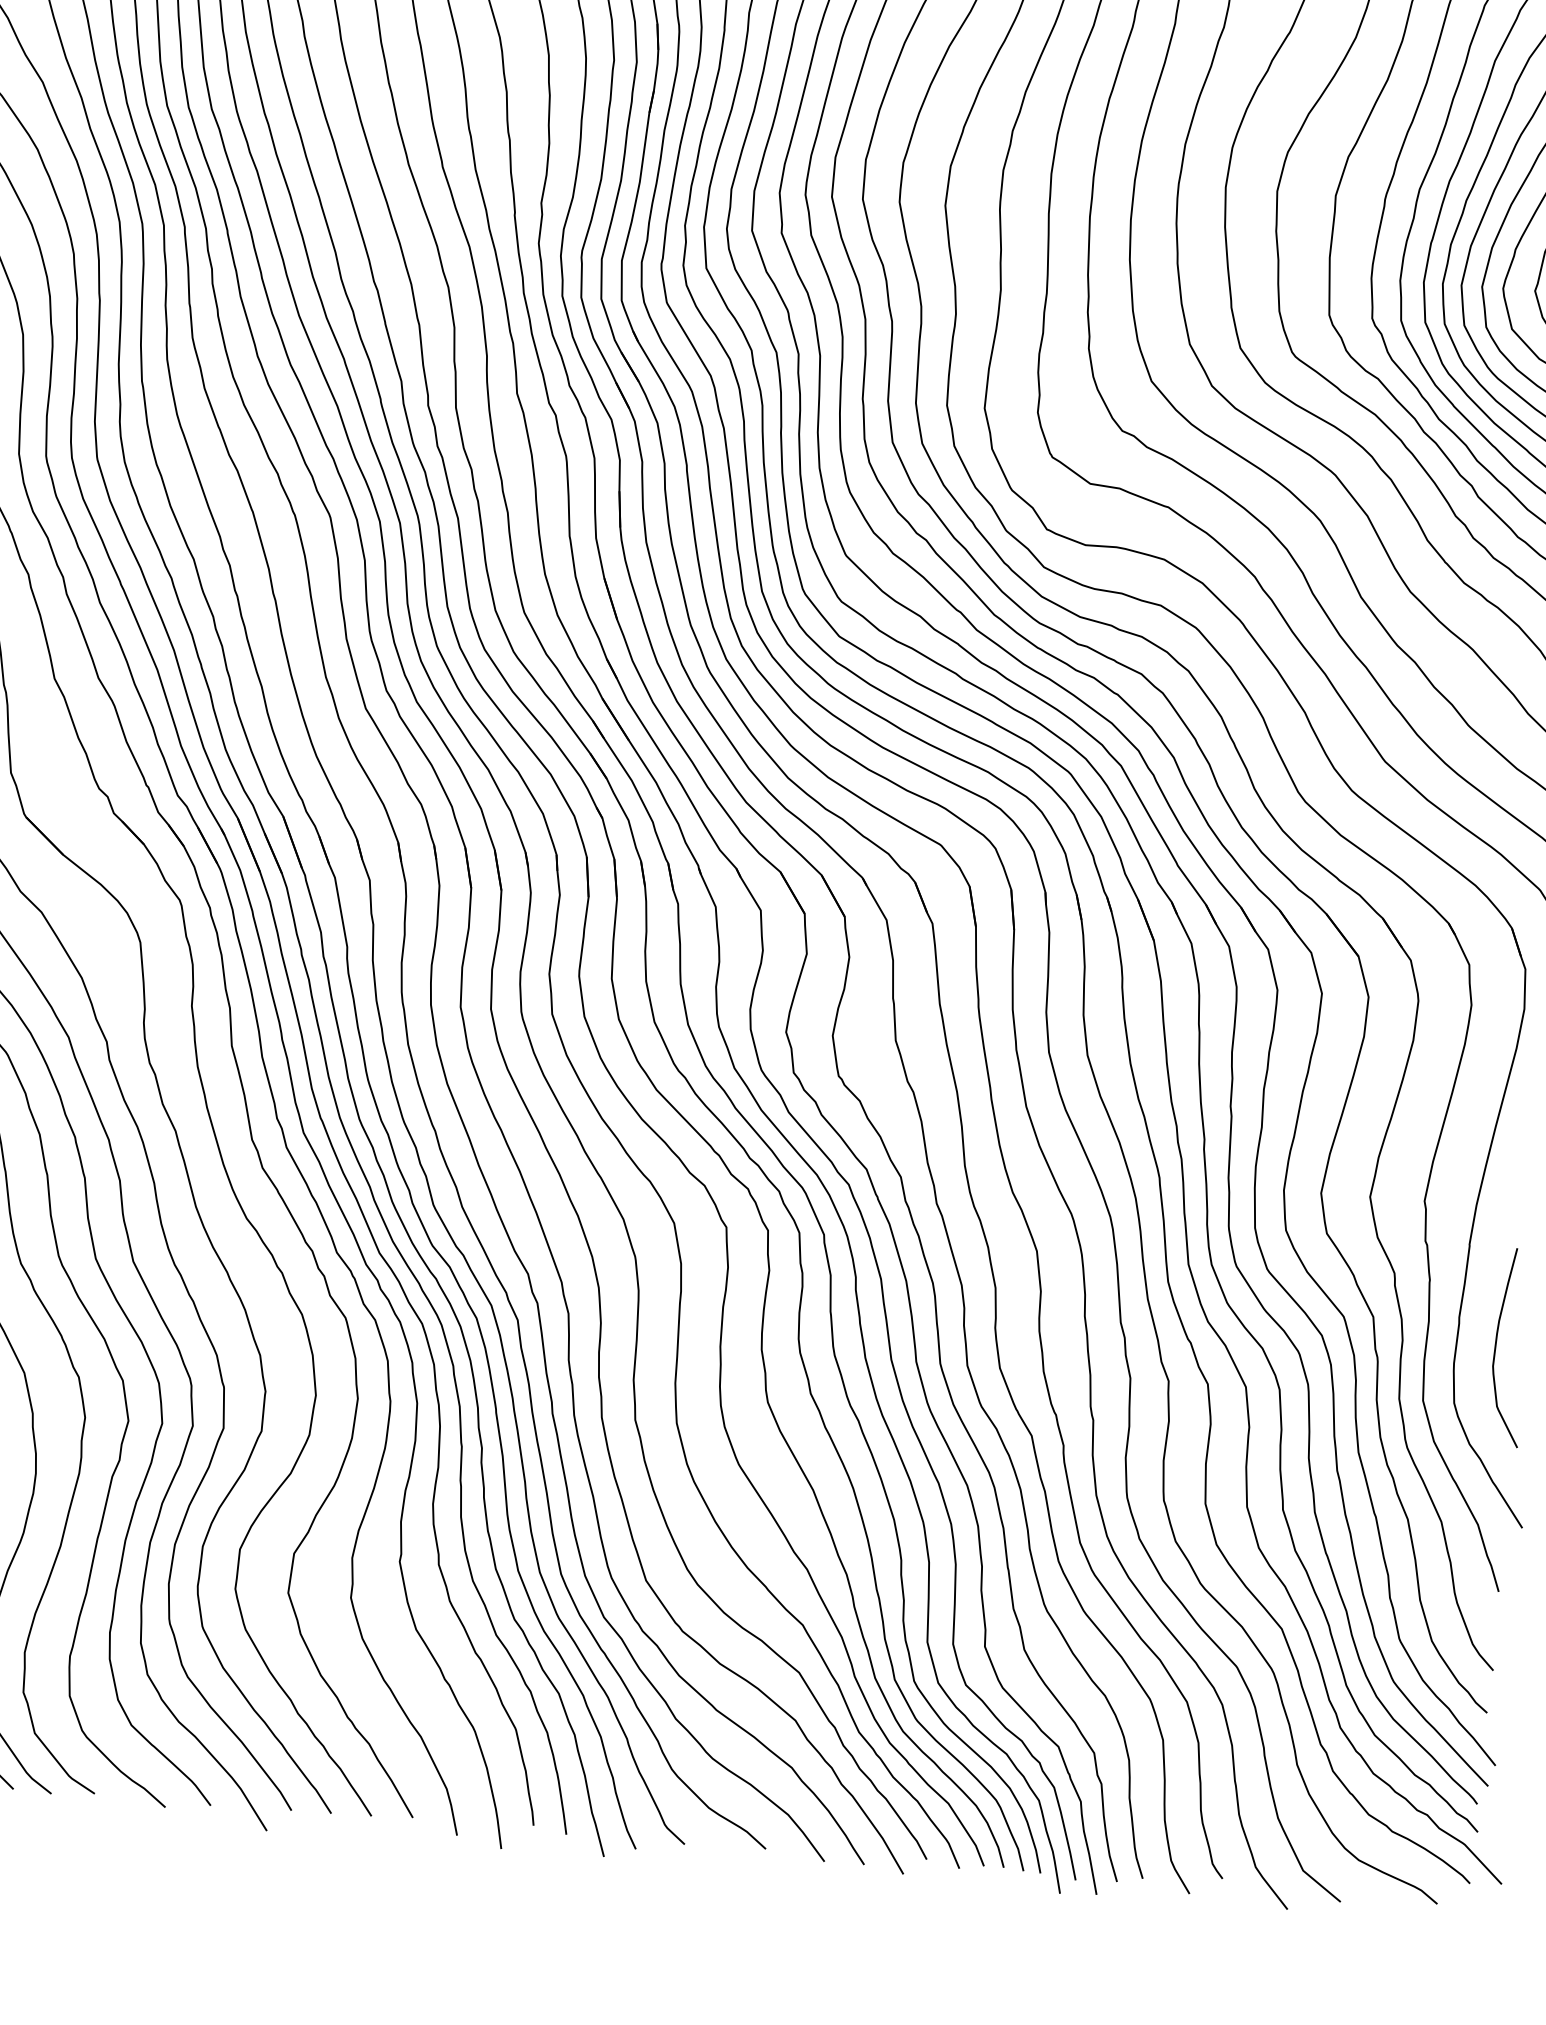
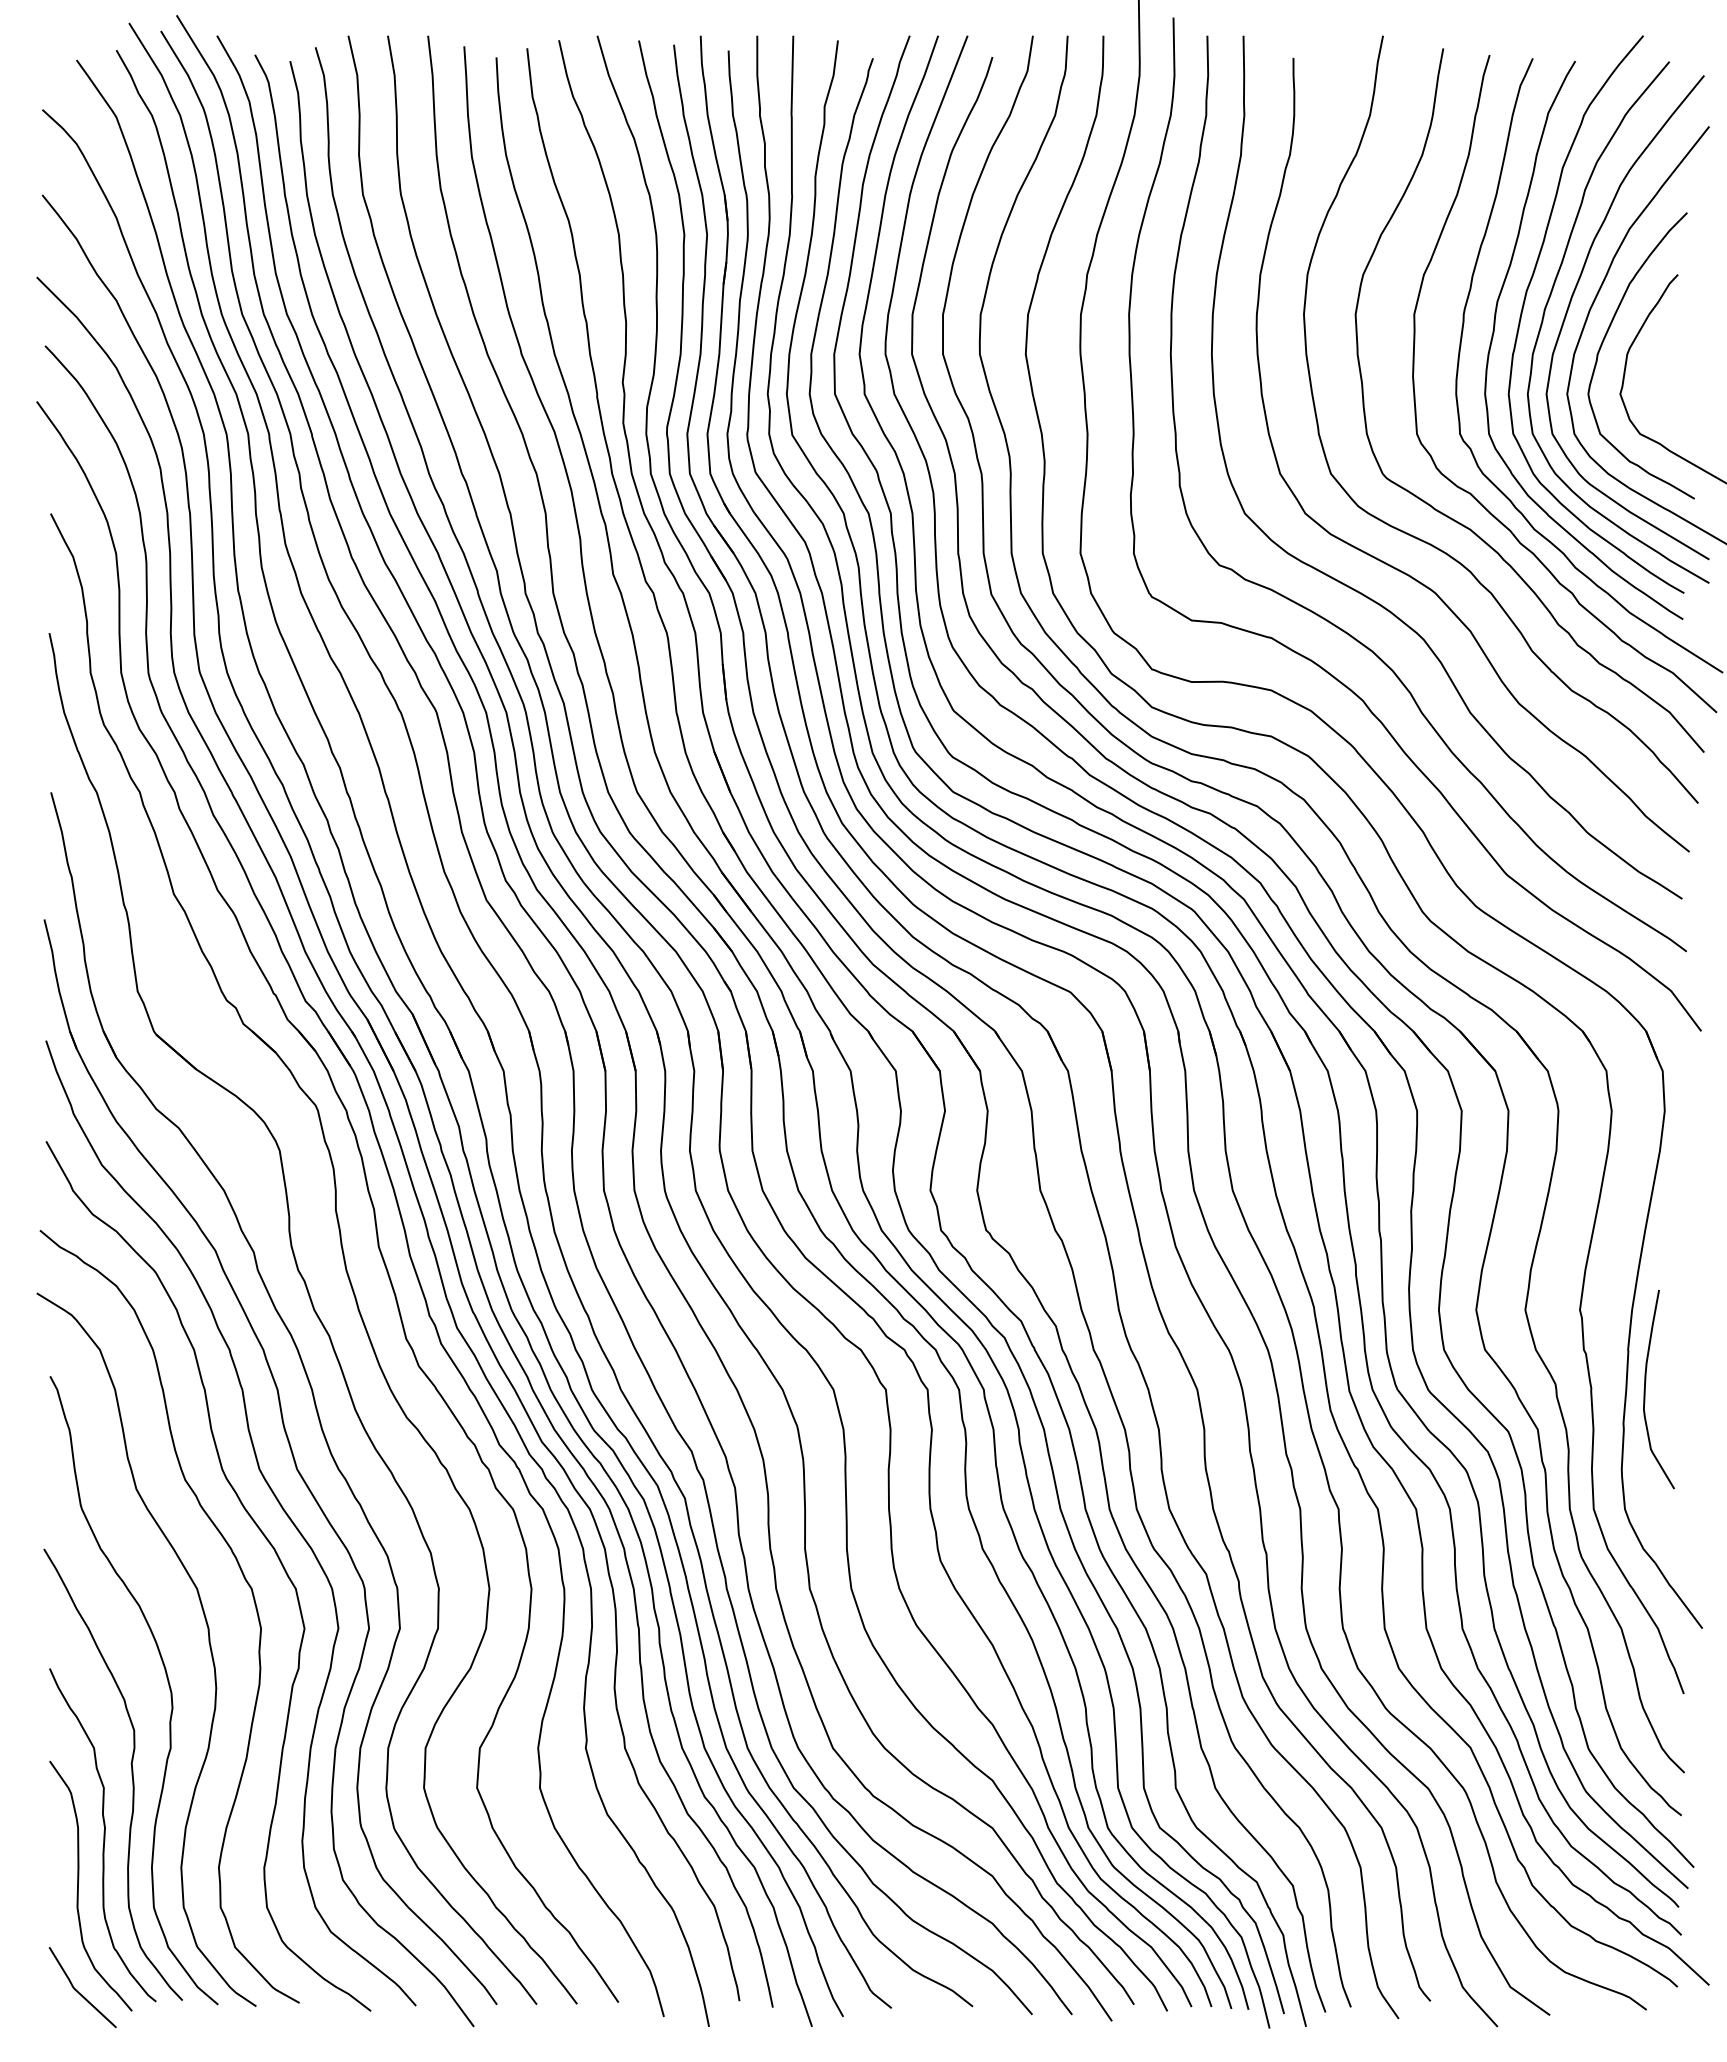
curve: (1496, 1346) -> (1645, 1389), moved

